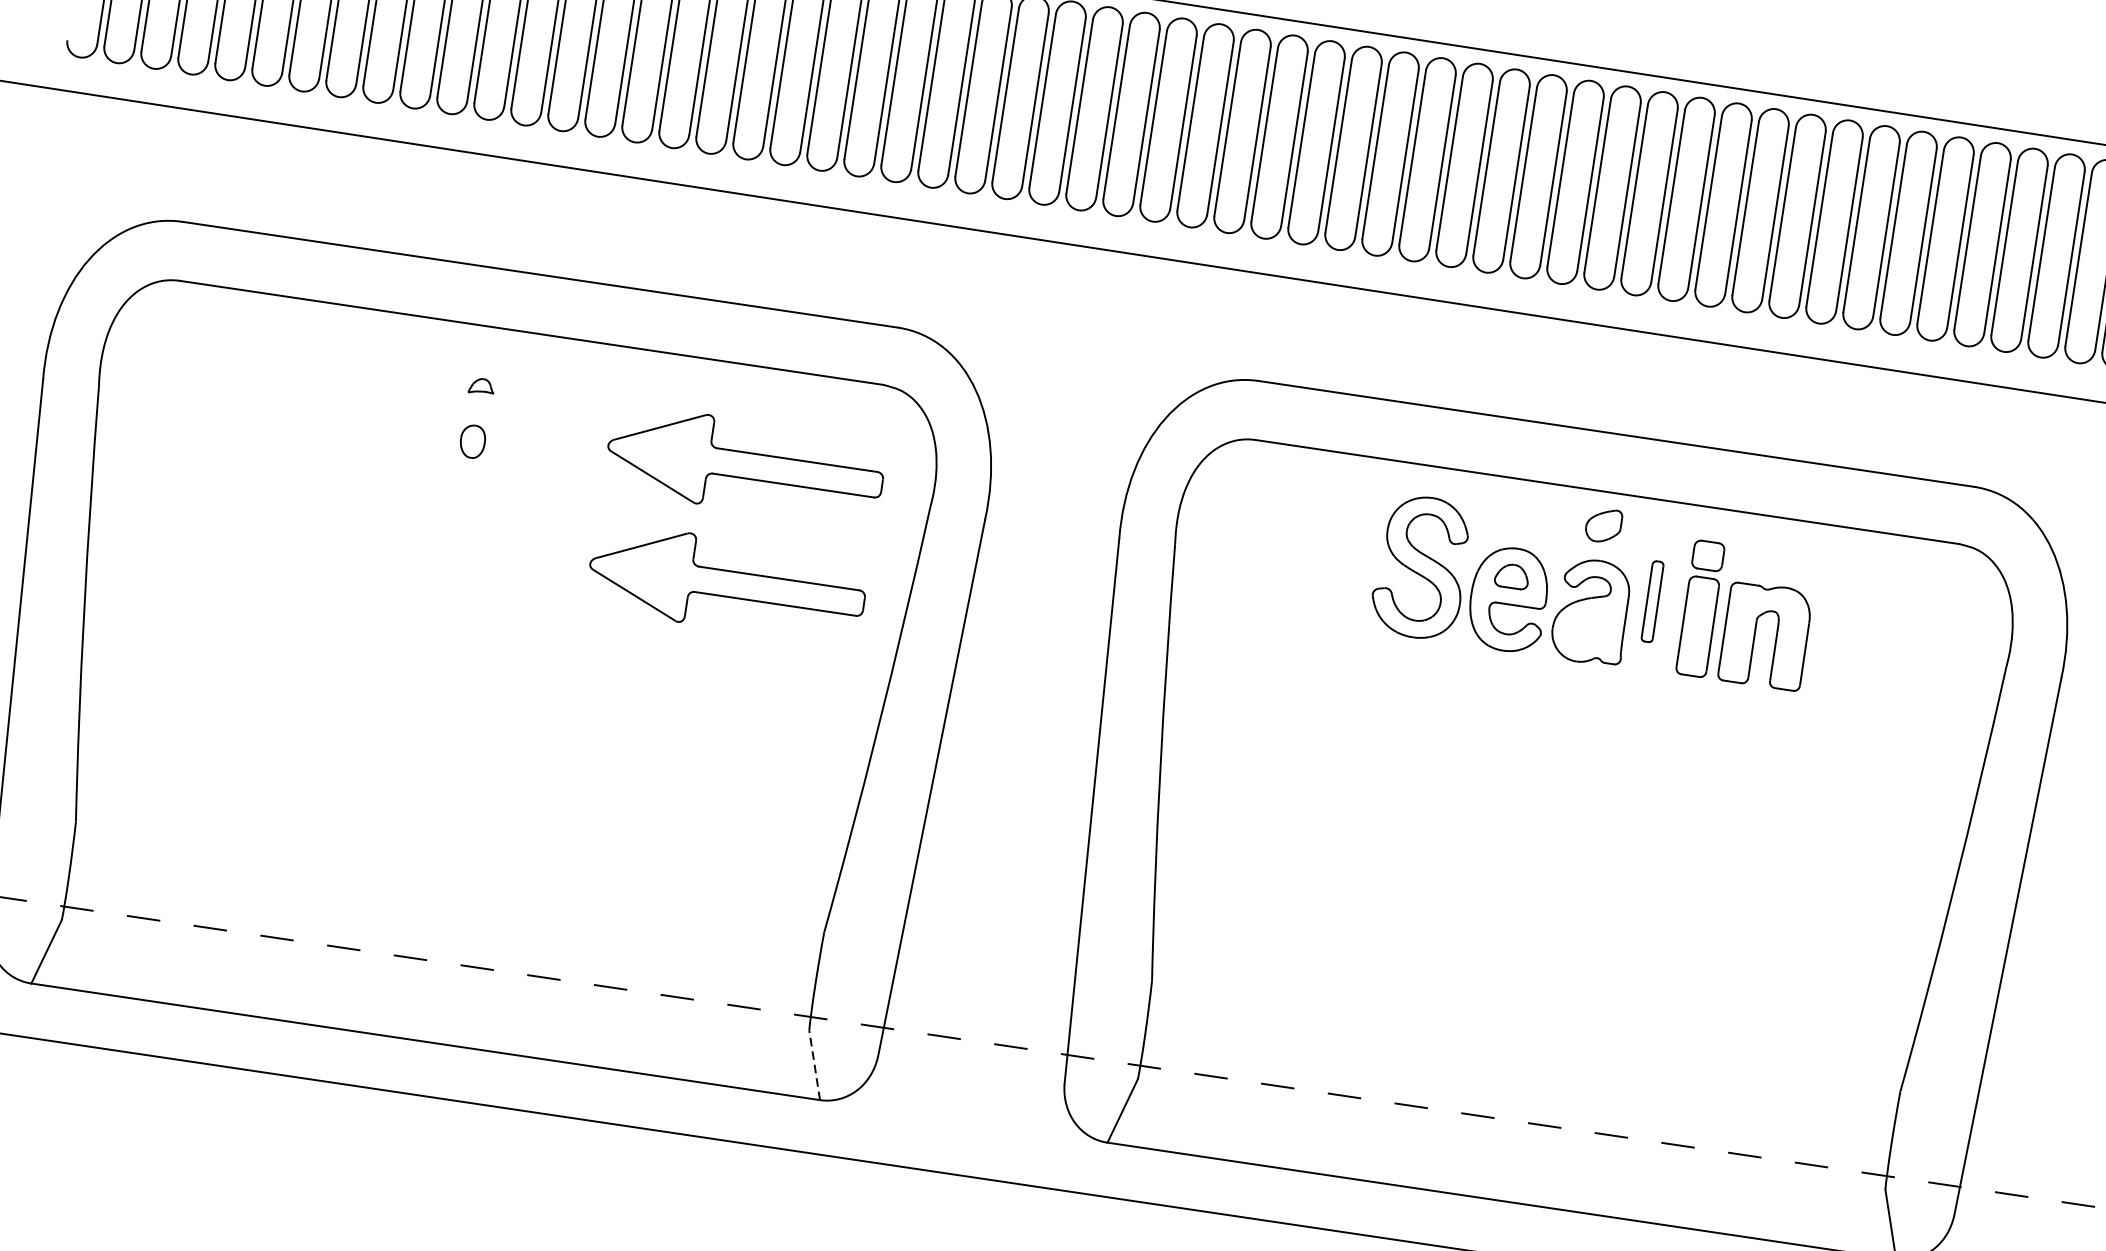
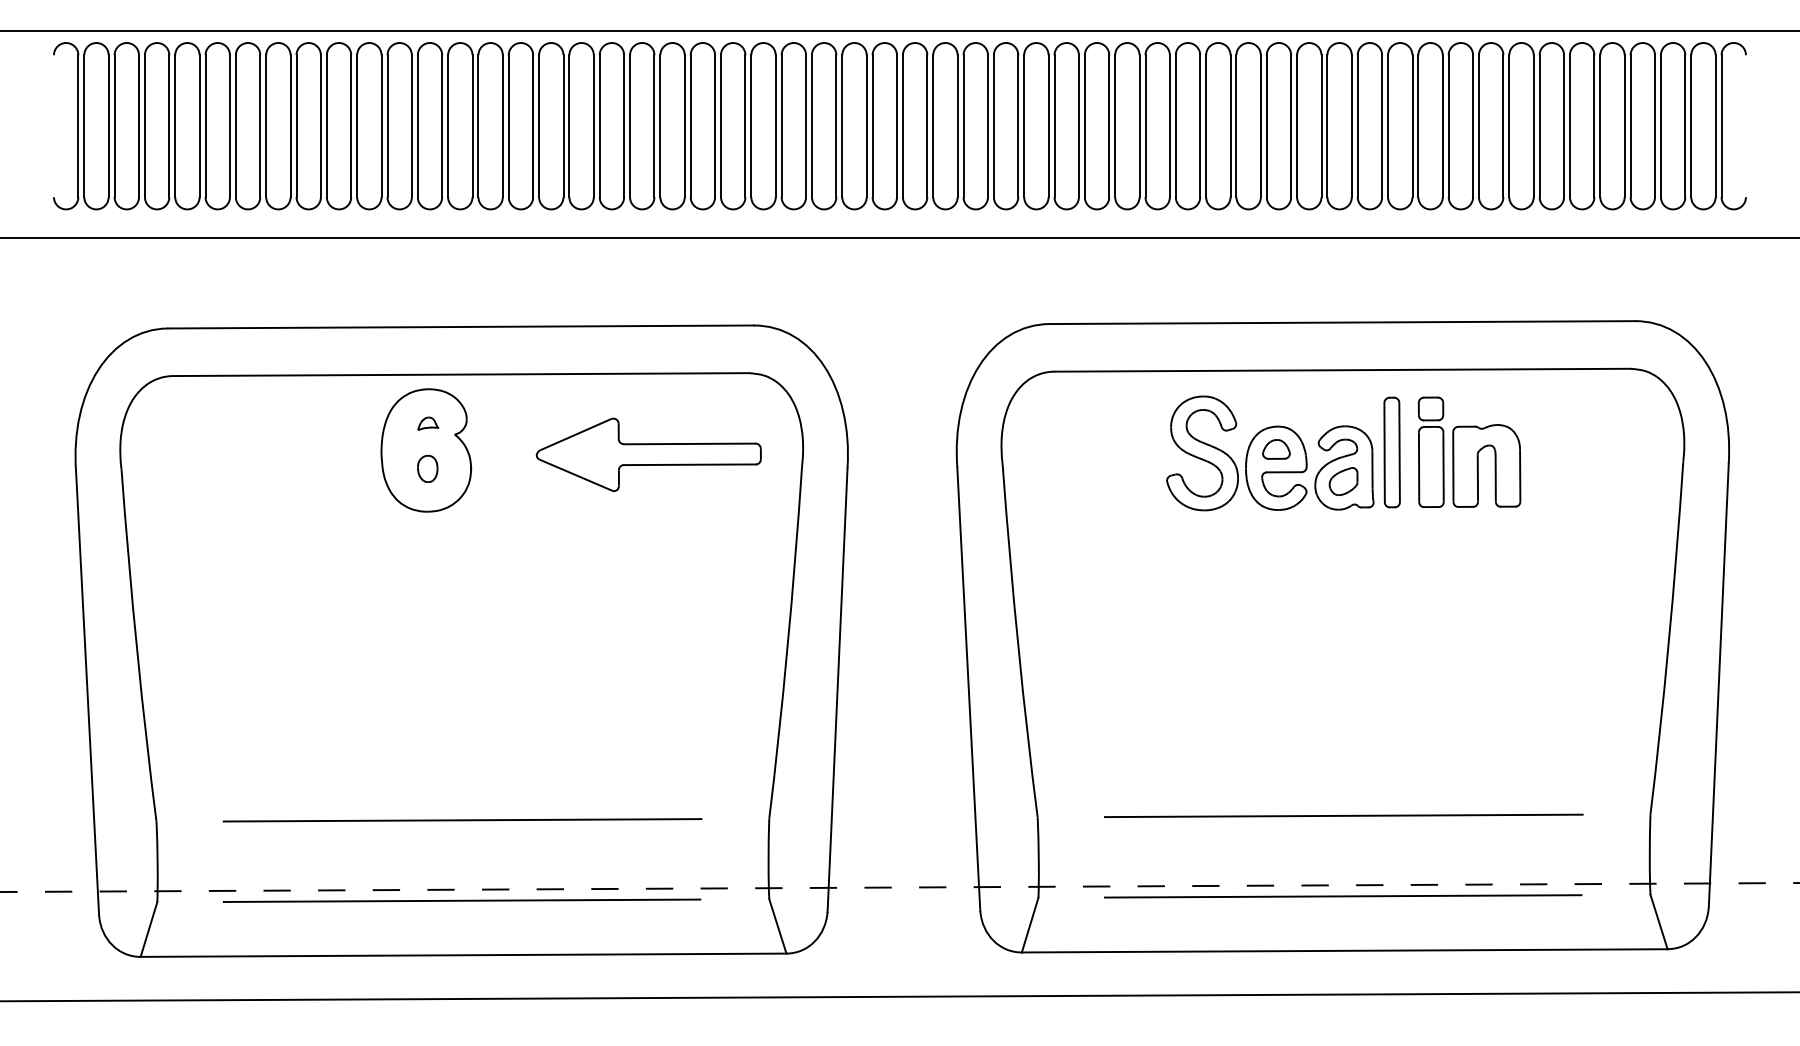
part: (474, 418) -> (426, 450), added
part: (1603, 525) -> (1343, 481), moved
part: (726, 583) -> (648, 551), removed
part: (1651, 601) -> (1391, 452), size x1.67
line: (449, 877) -> (462, 820), added
line: (433, 974) -> (461, 900), added
line: (1525, 1035) -> (1343, 815), added
line: (814, 1065) -> (777, 926), dashed -> solid
line: (1509, 1134) -> (1342, 896), added

